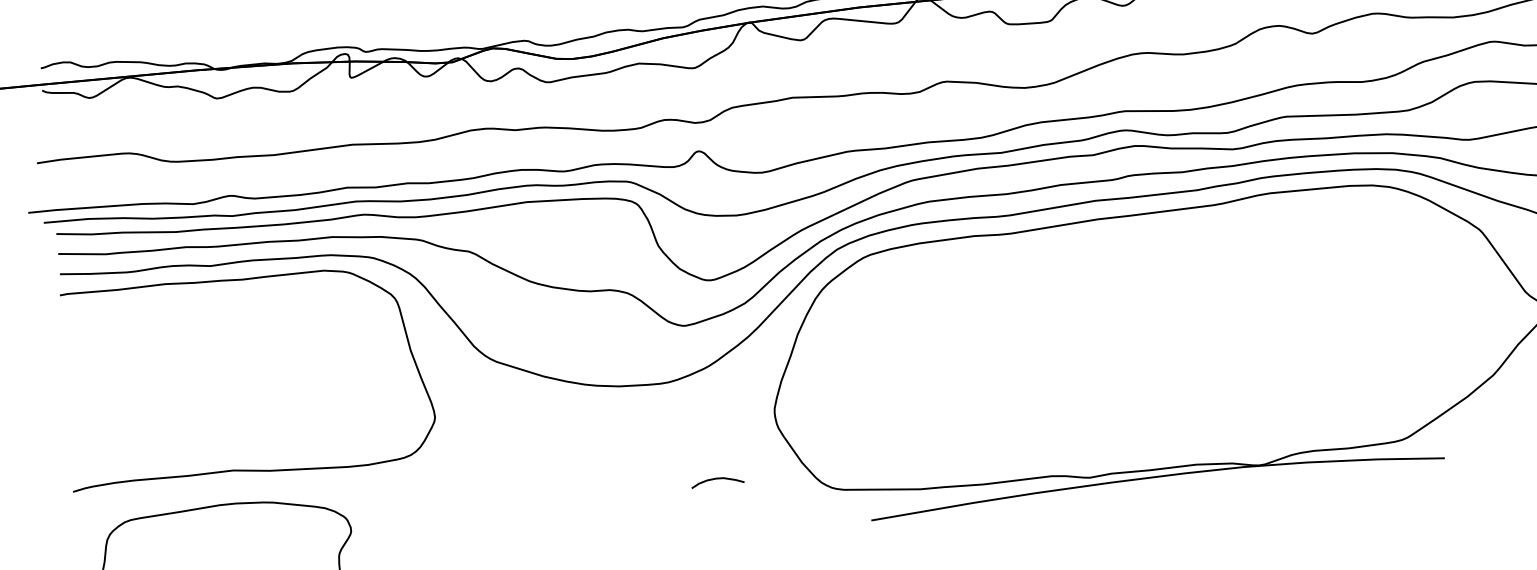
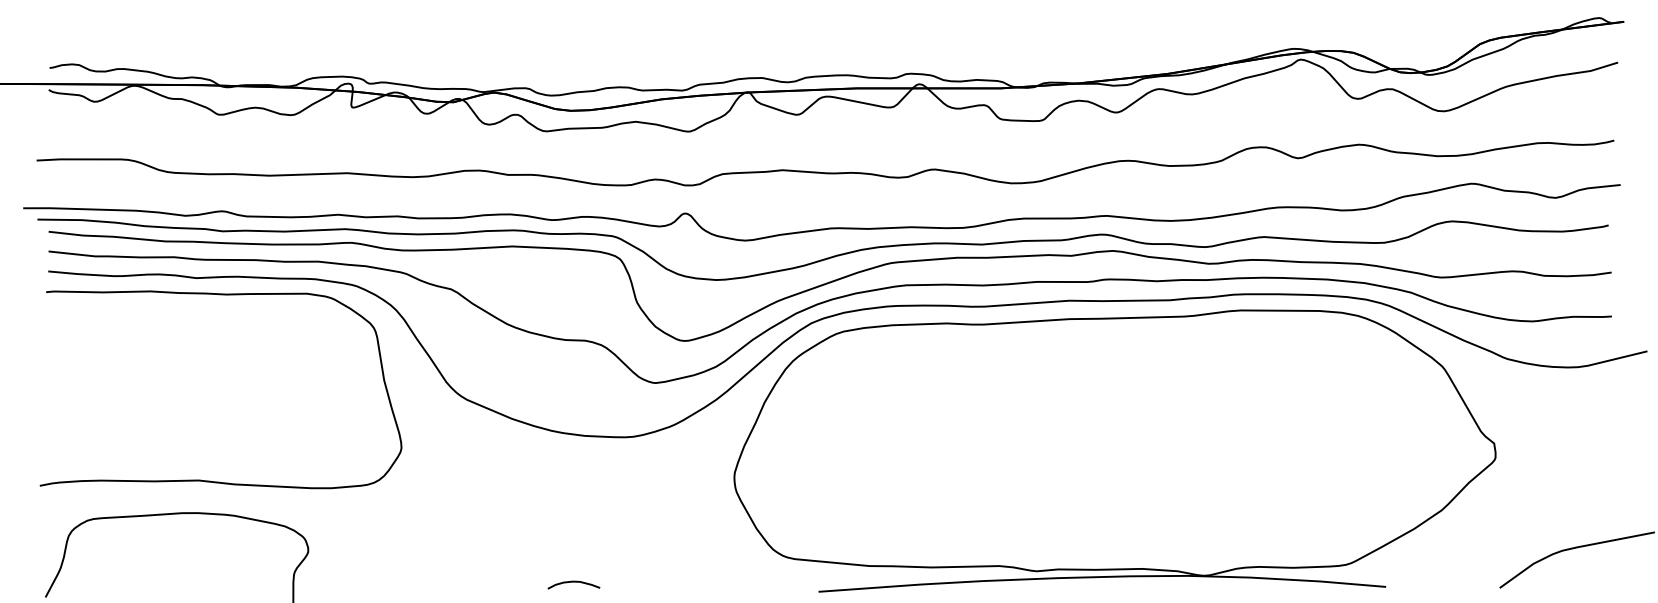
curve: (717, 479) -> (573, 582), moved

